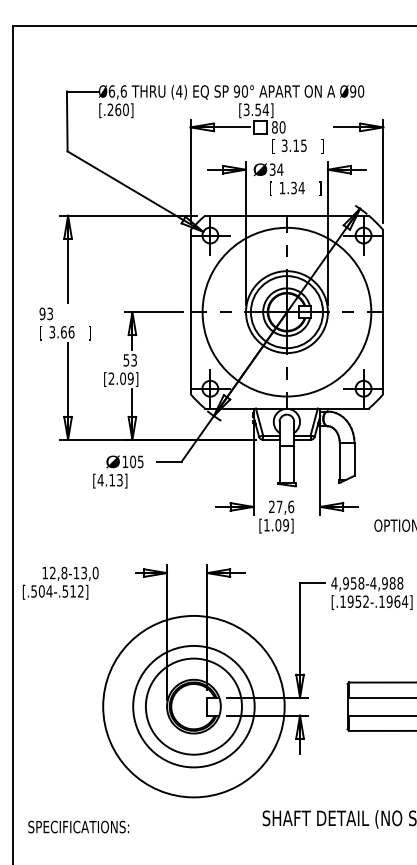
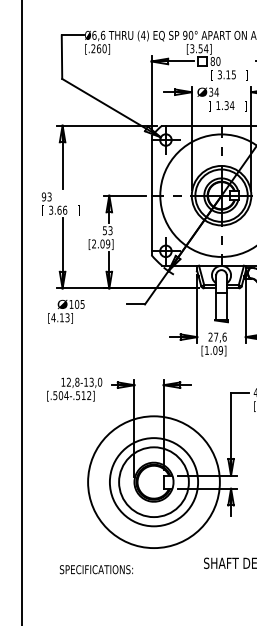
text: (271, 188) -> (210, 105), [ -> ]
text: (118, 471) -> (66, 311), moved
text: (60, 582) -> (74, 389), moved
text: (78, 826) -> (96, 569), moved

